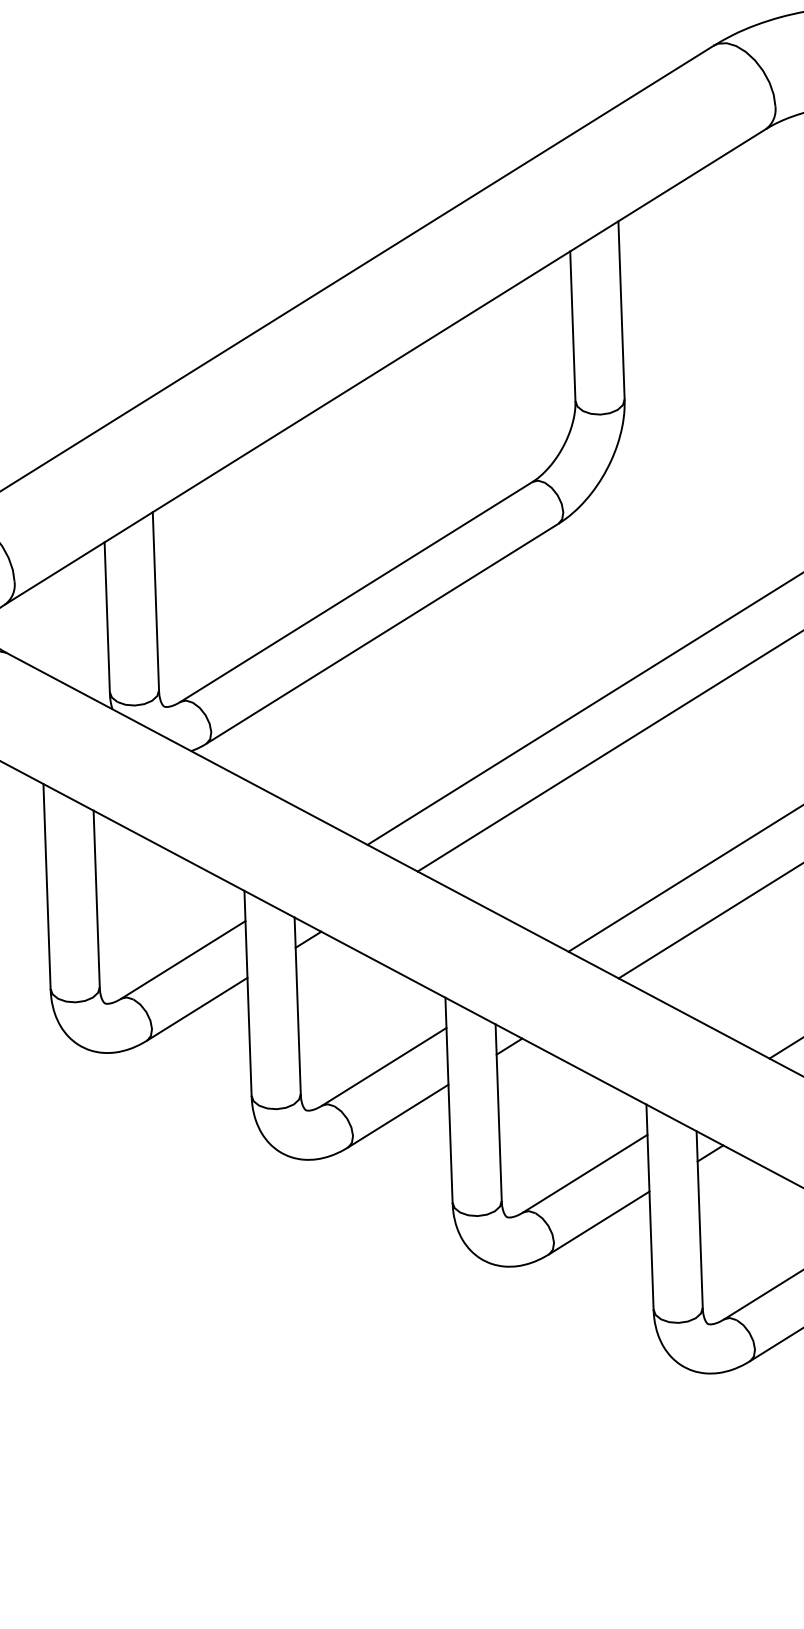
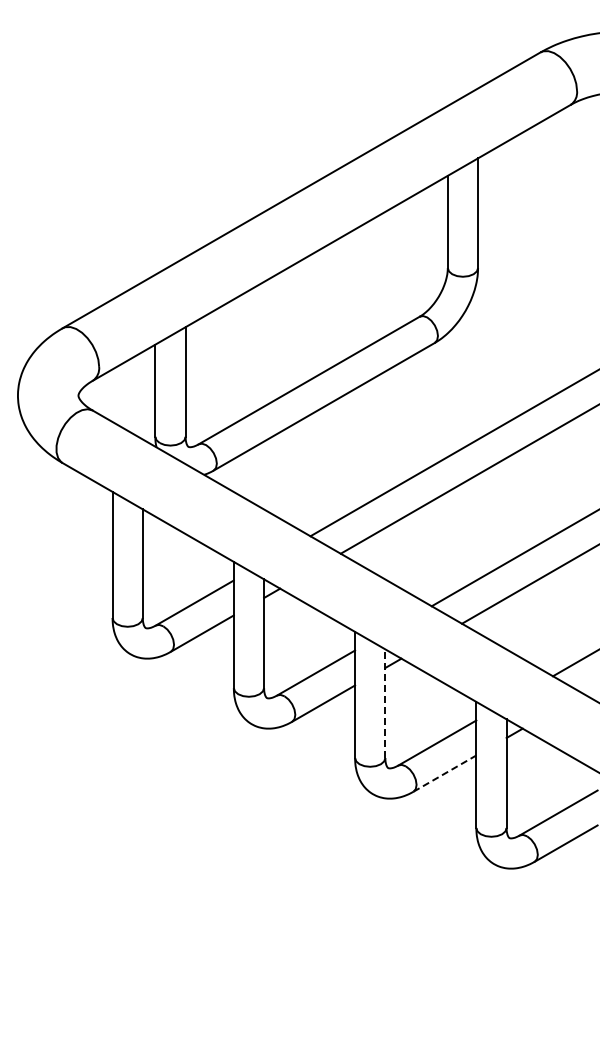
line: (498, 1112) -> (385, 703), solid -> dashed
line: (600, 1222) -> (445, 773), solid -> dashed

